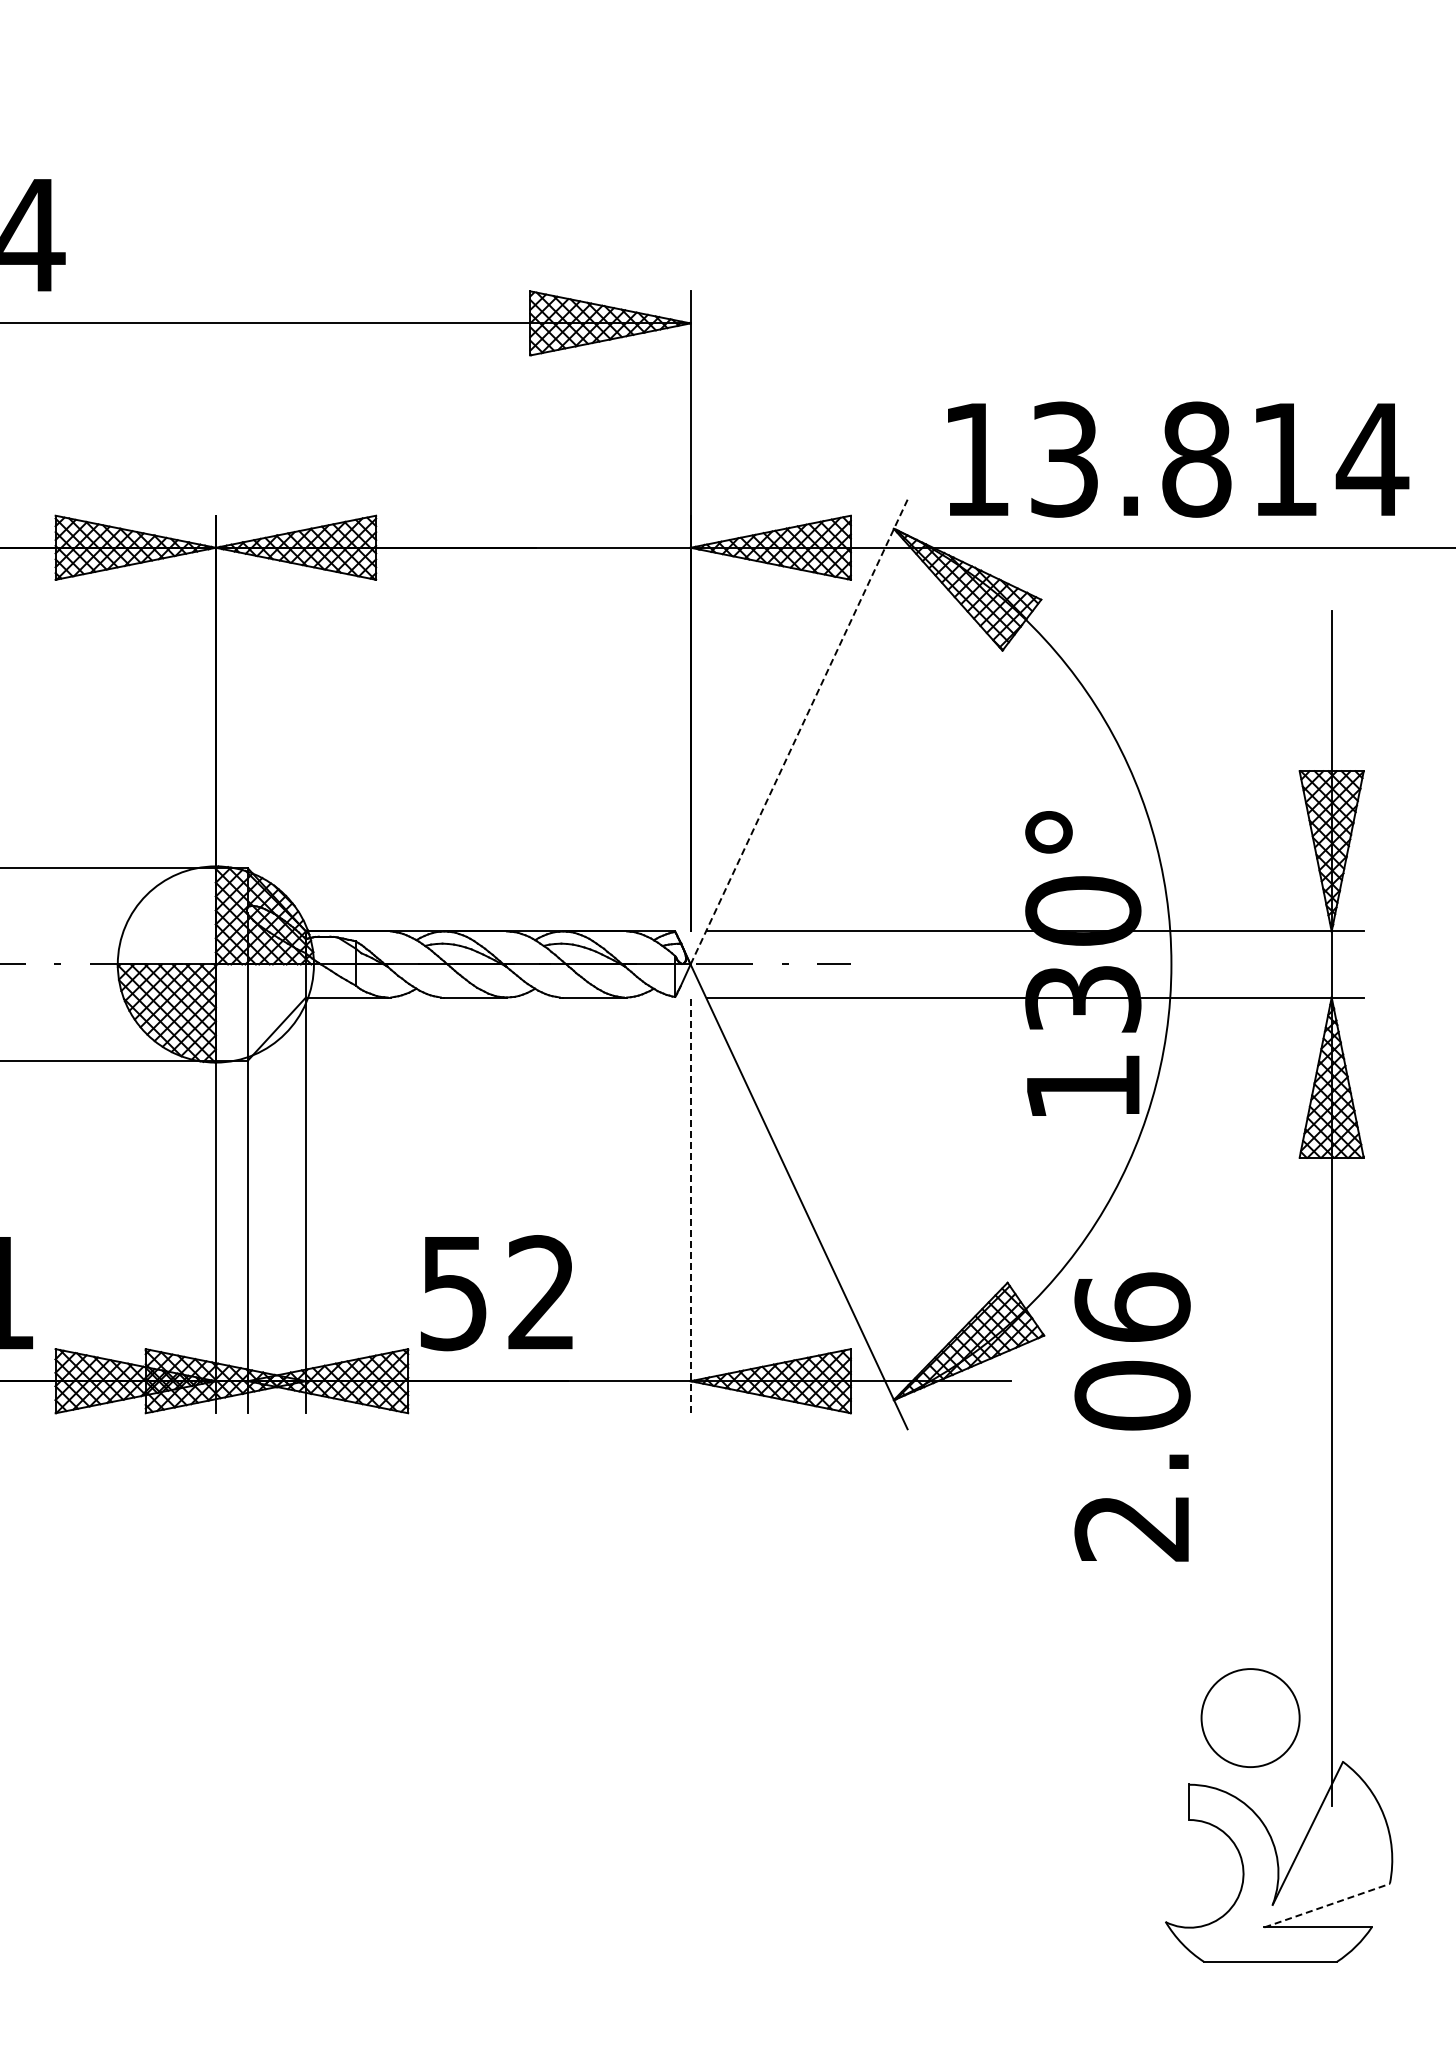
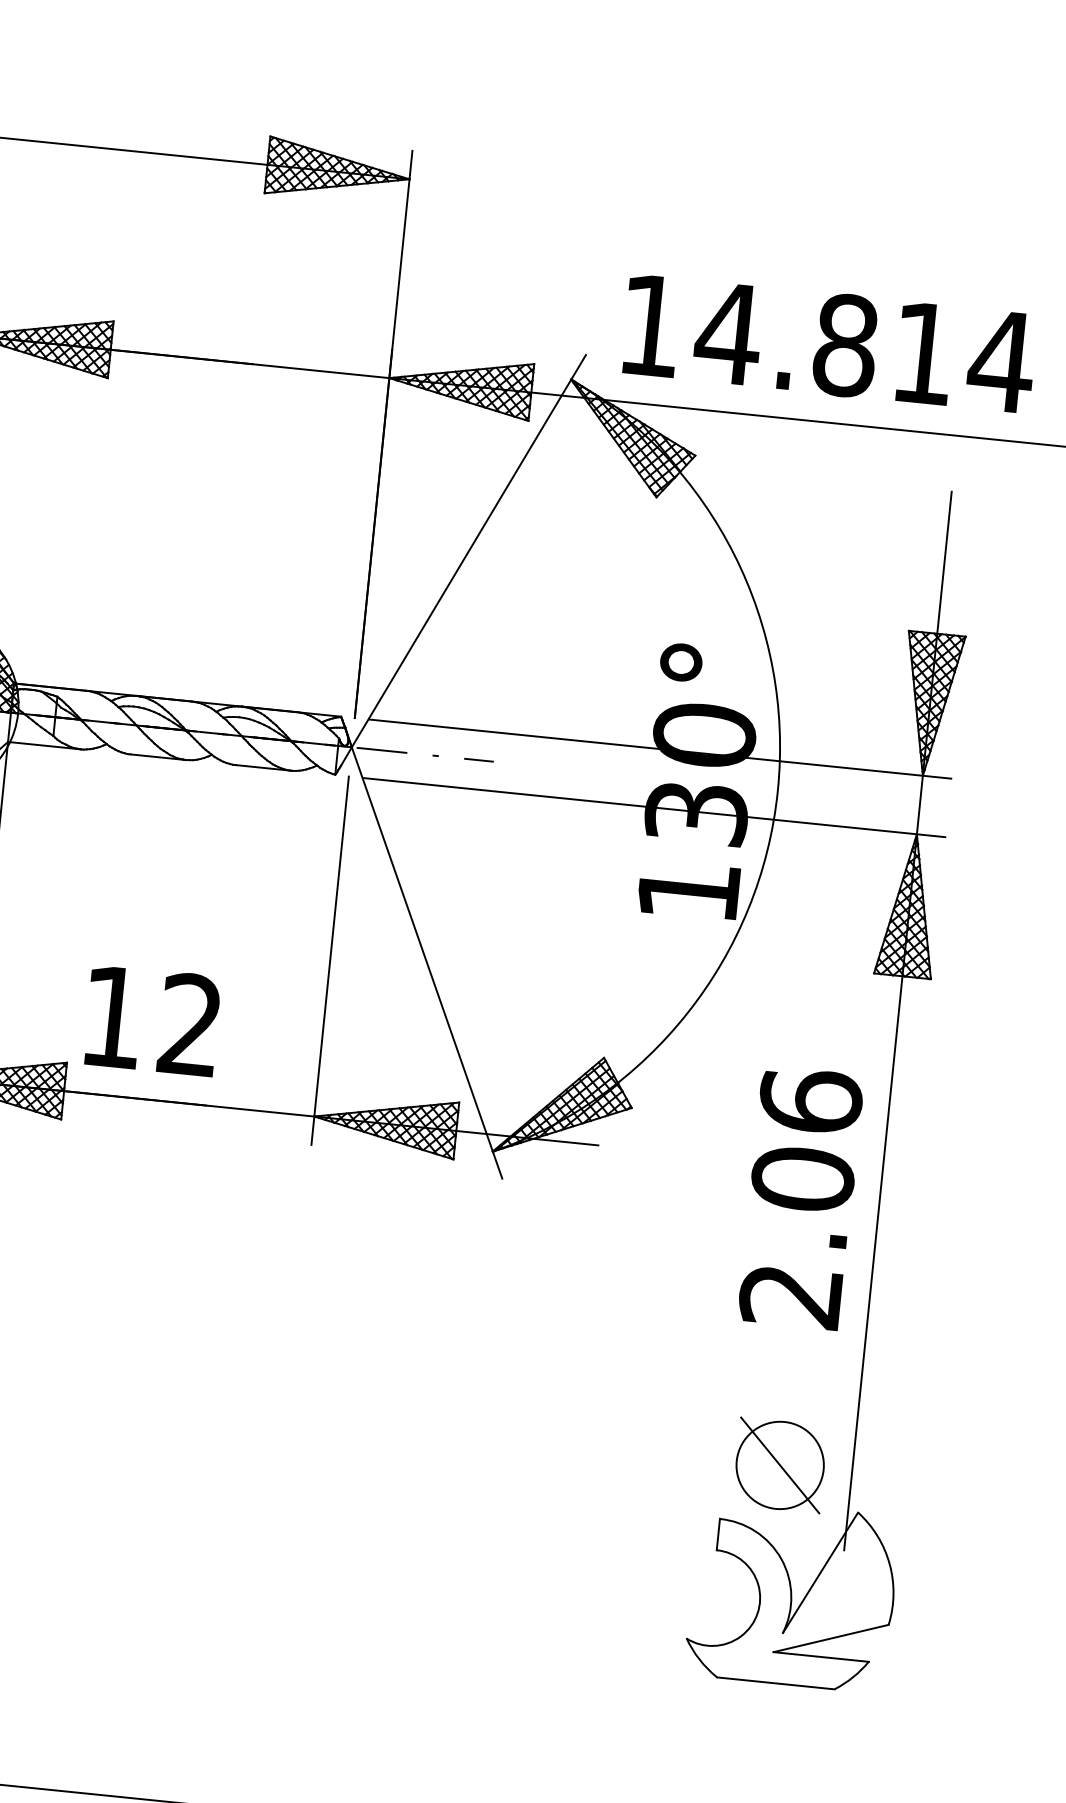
text: (1064, 459) -> (728, 333), 13.814 -> 14.814
line: (799, 731) -> (469, 550), dashed -> solid
line: (690, 1205) -> (330, 960), dashed -> solid
text: (453, 1294) -> (112, 1018), 52 -> 12
text: (1132, 1416) -> (801, 1197), moved
line: (1250, 1718) -> (780, 1465), added
line: (1327, 1905) -> (831, 1638), dashed -> solid

